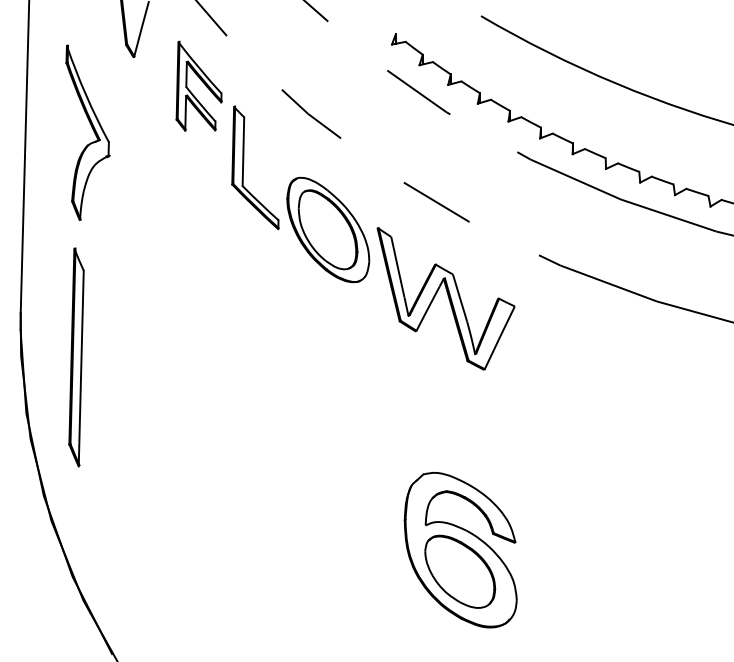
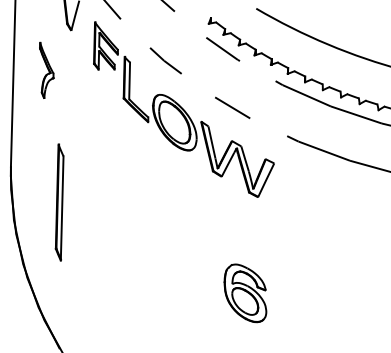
part: (87, 132) -> (46, 70), size x0.6
part: (76, 357) -> (59, 202), moved
part: (460, 550) -> (245, 293), size x0.7

